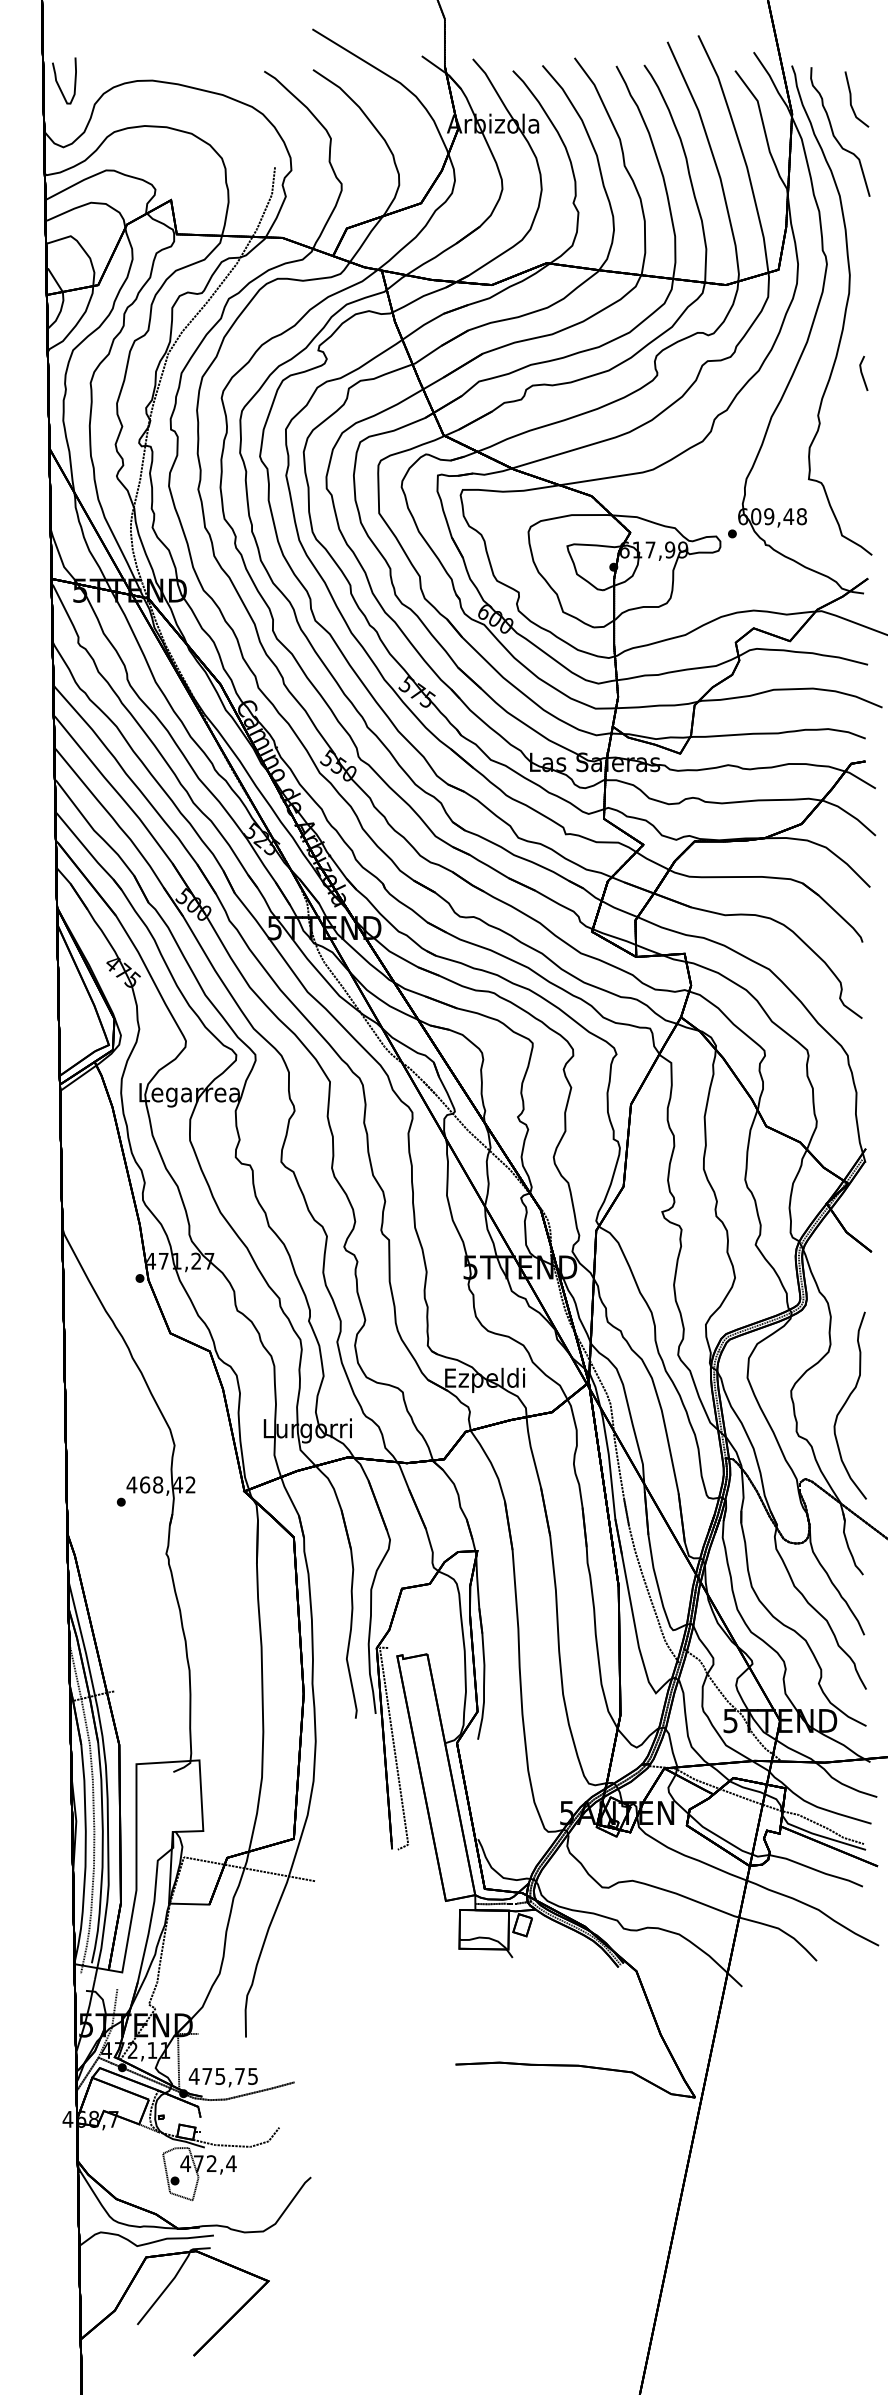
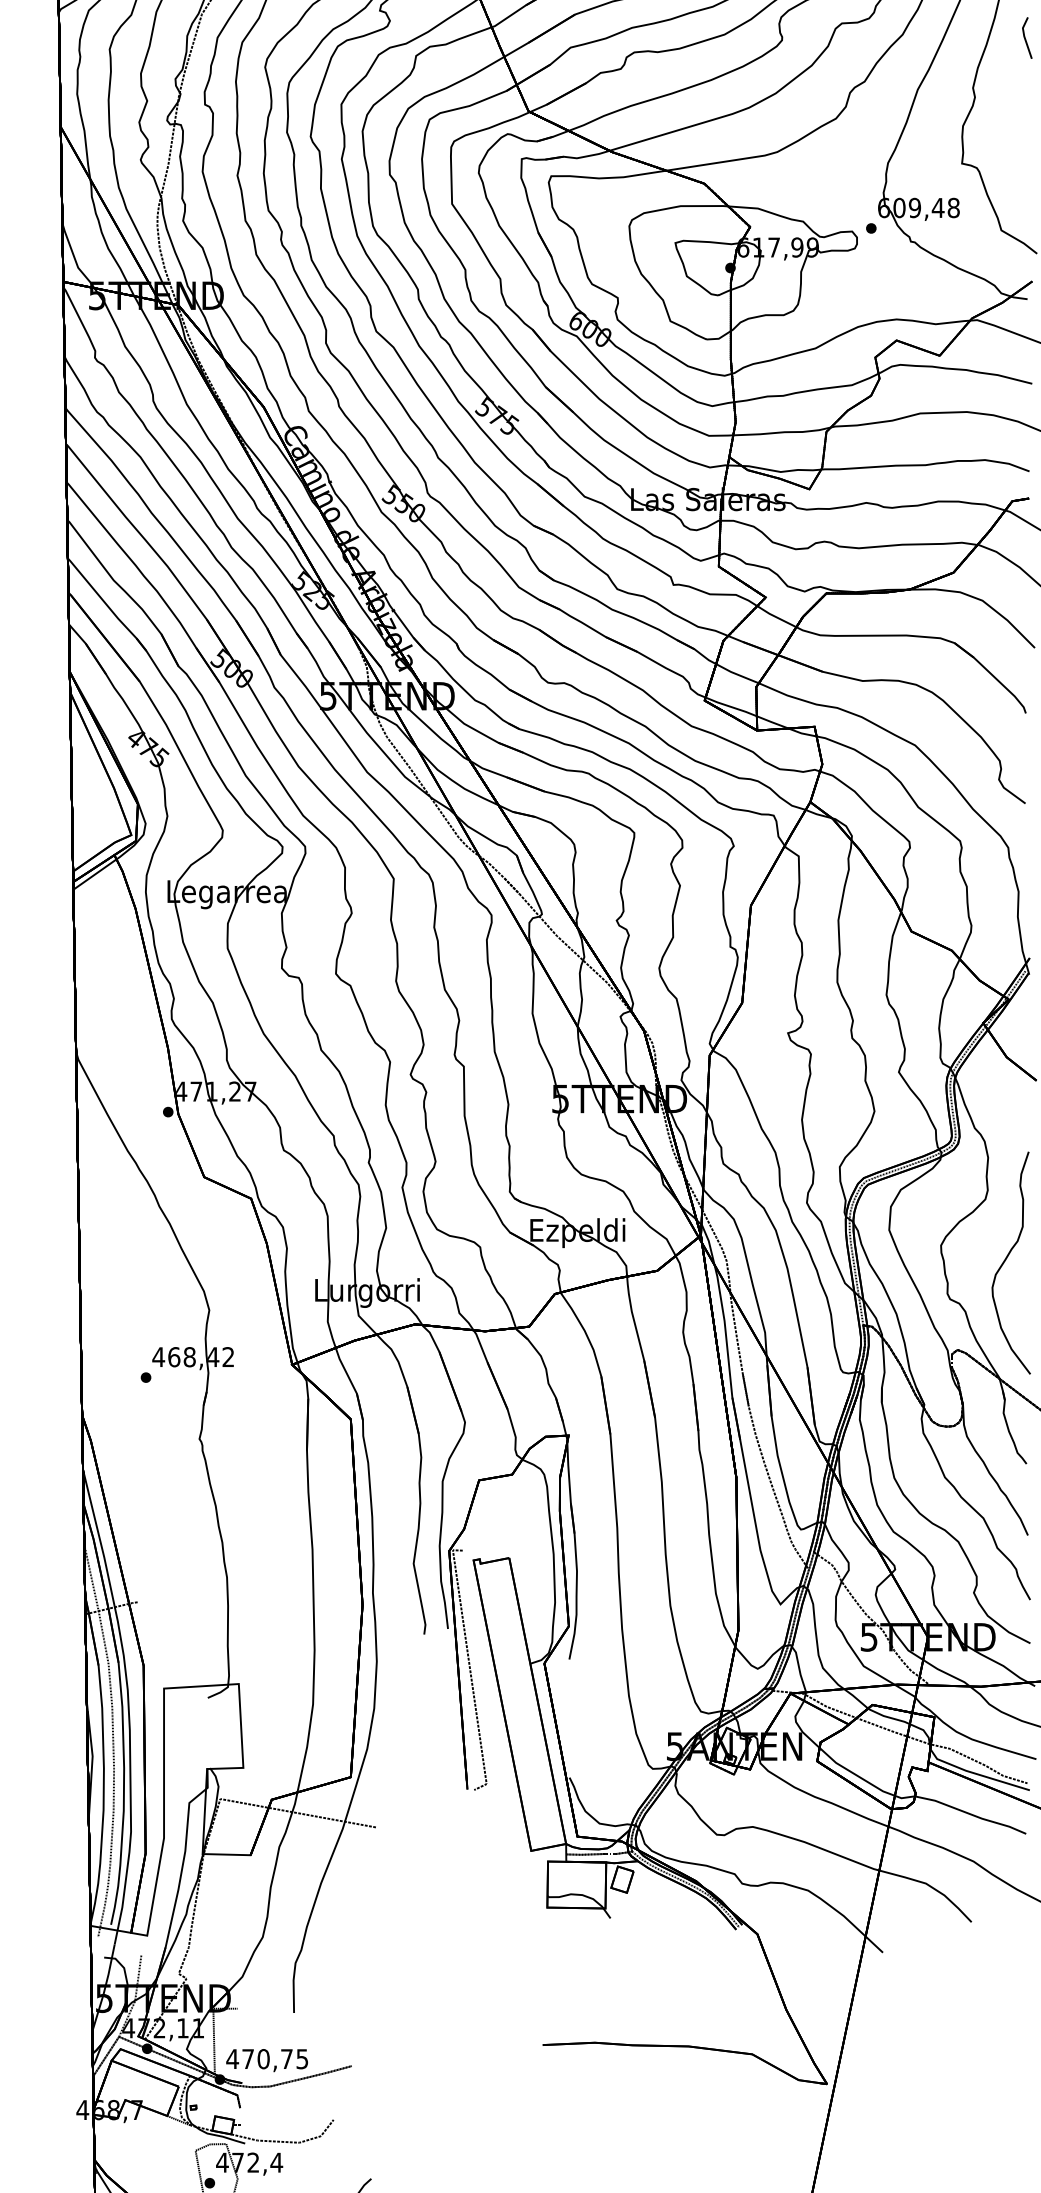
text: (220, 2075) -> (263, 2058), 475,75 -> 470,75

